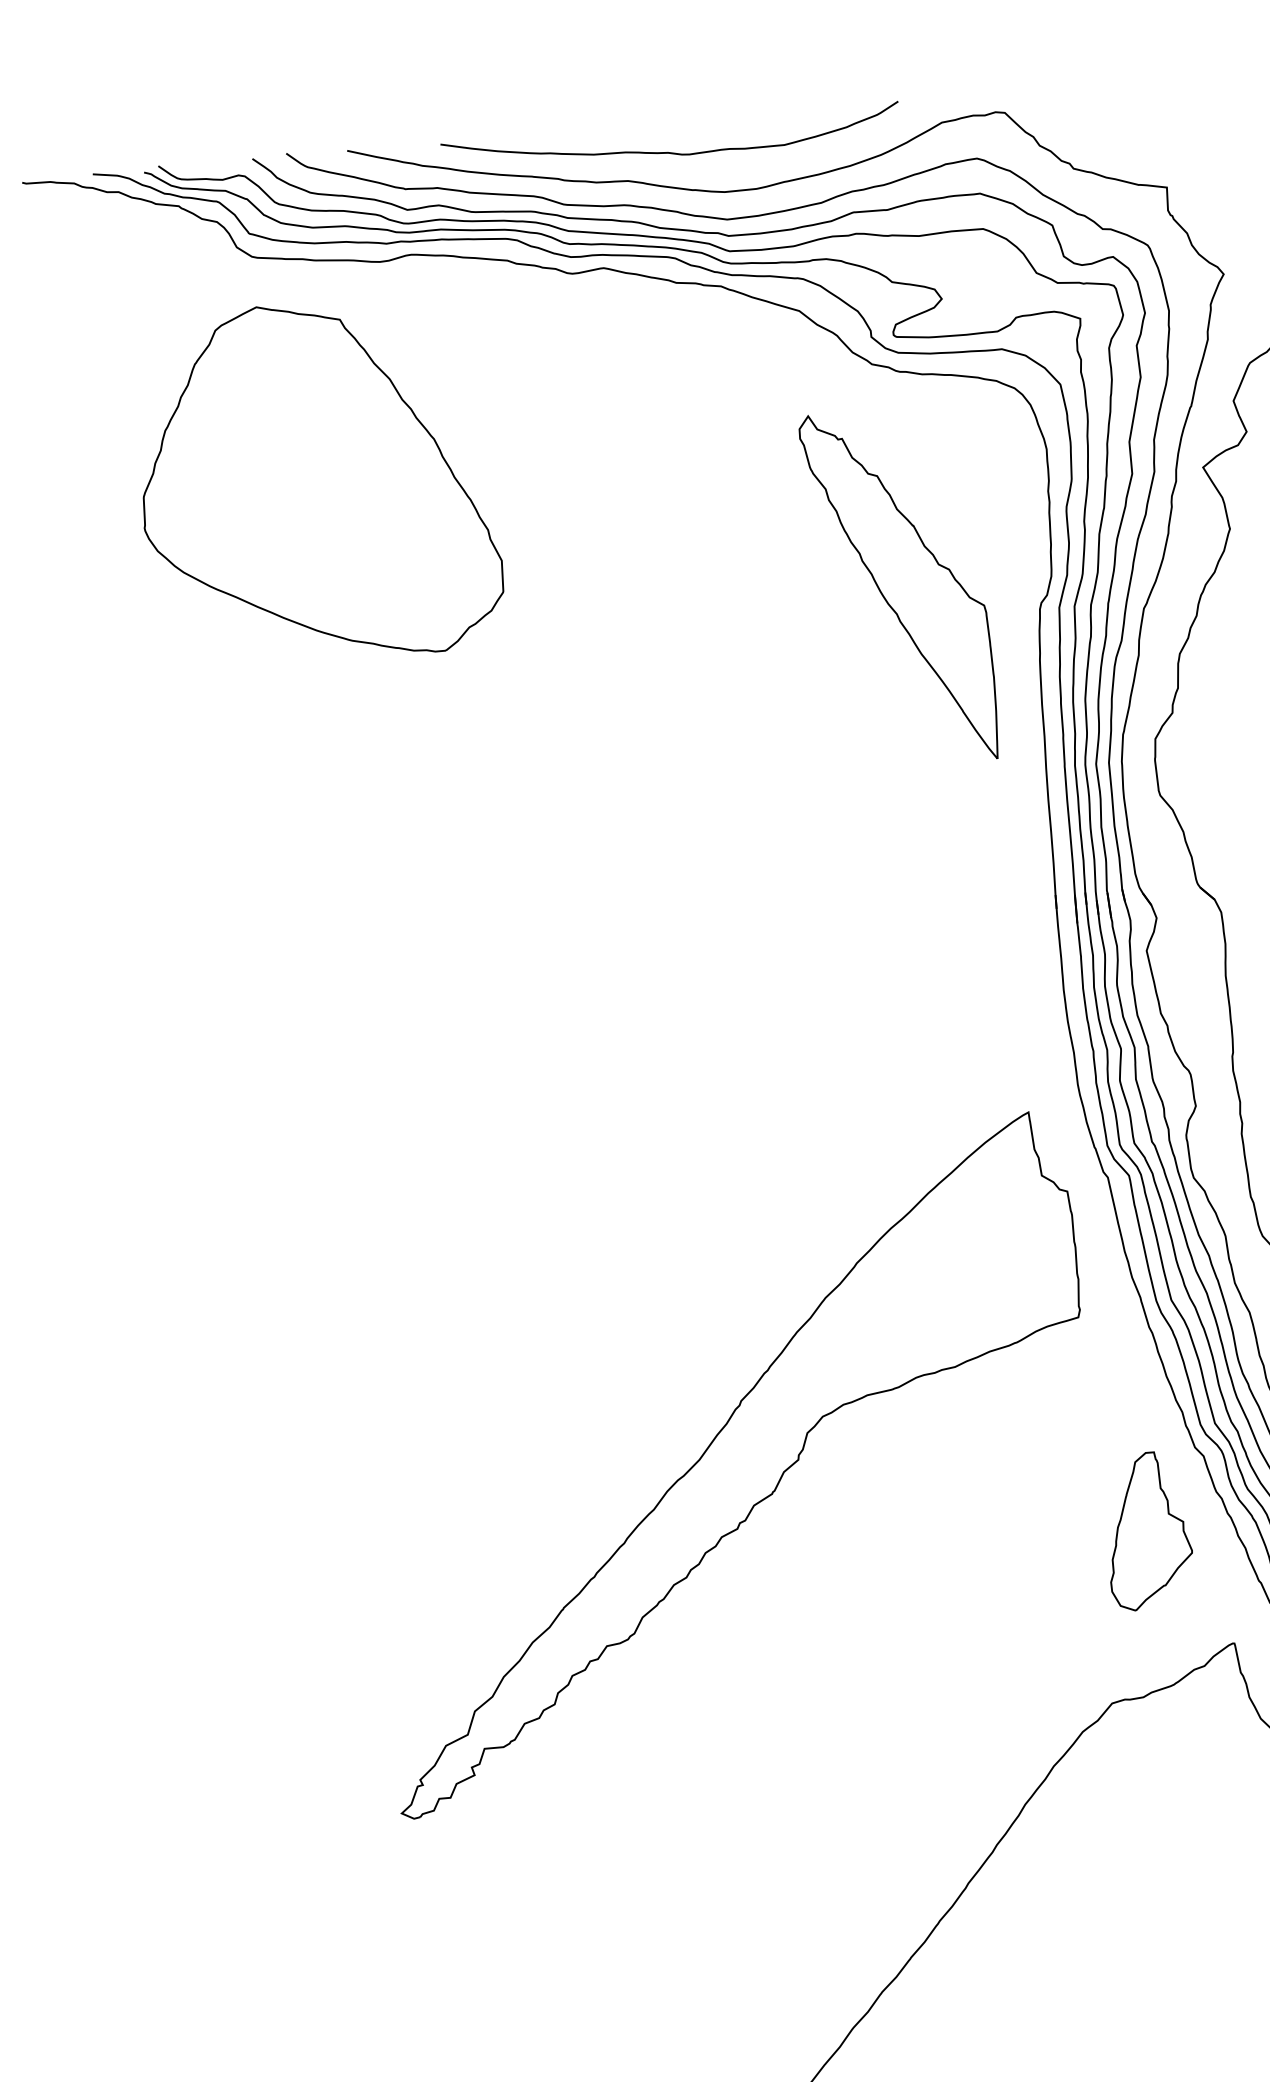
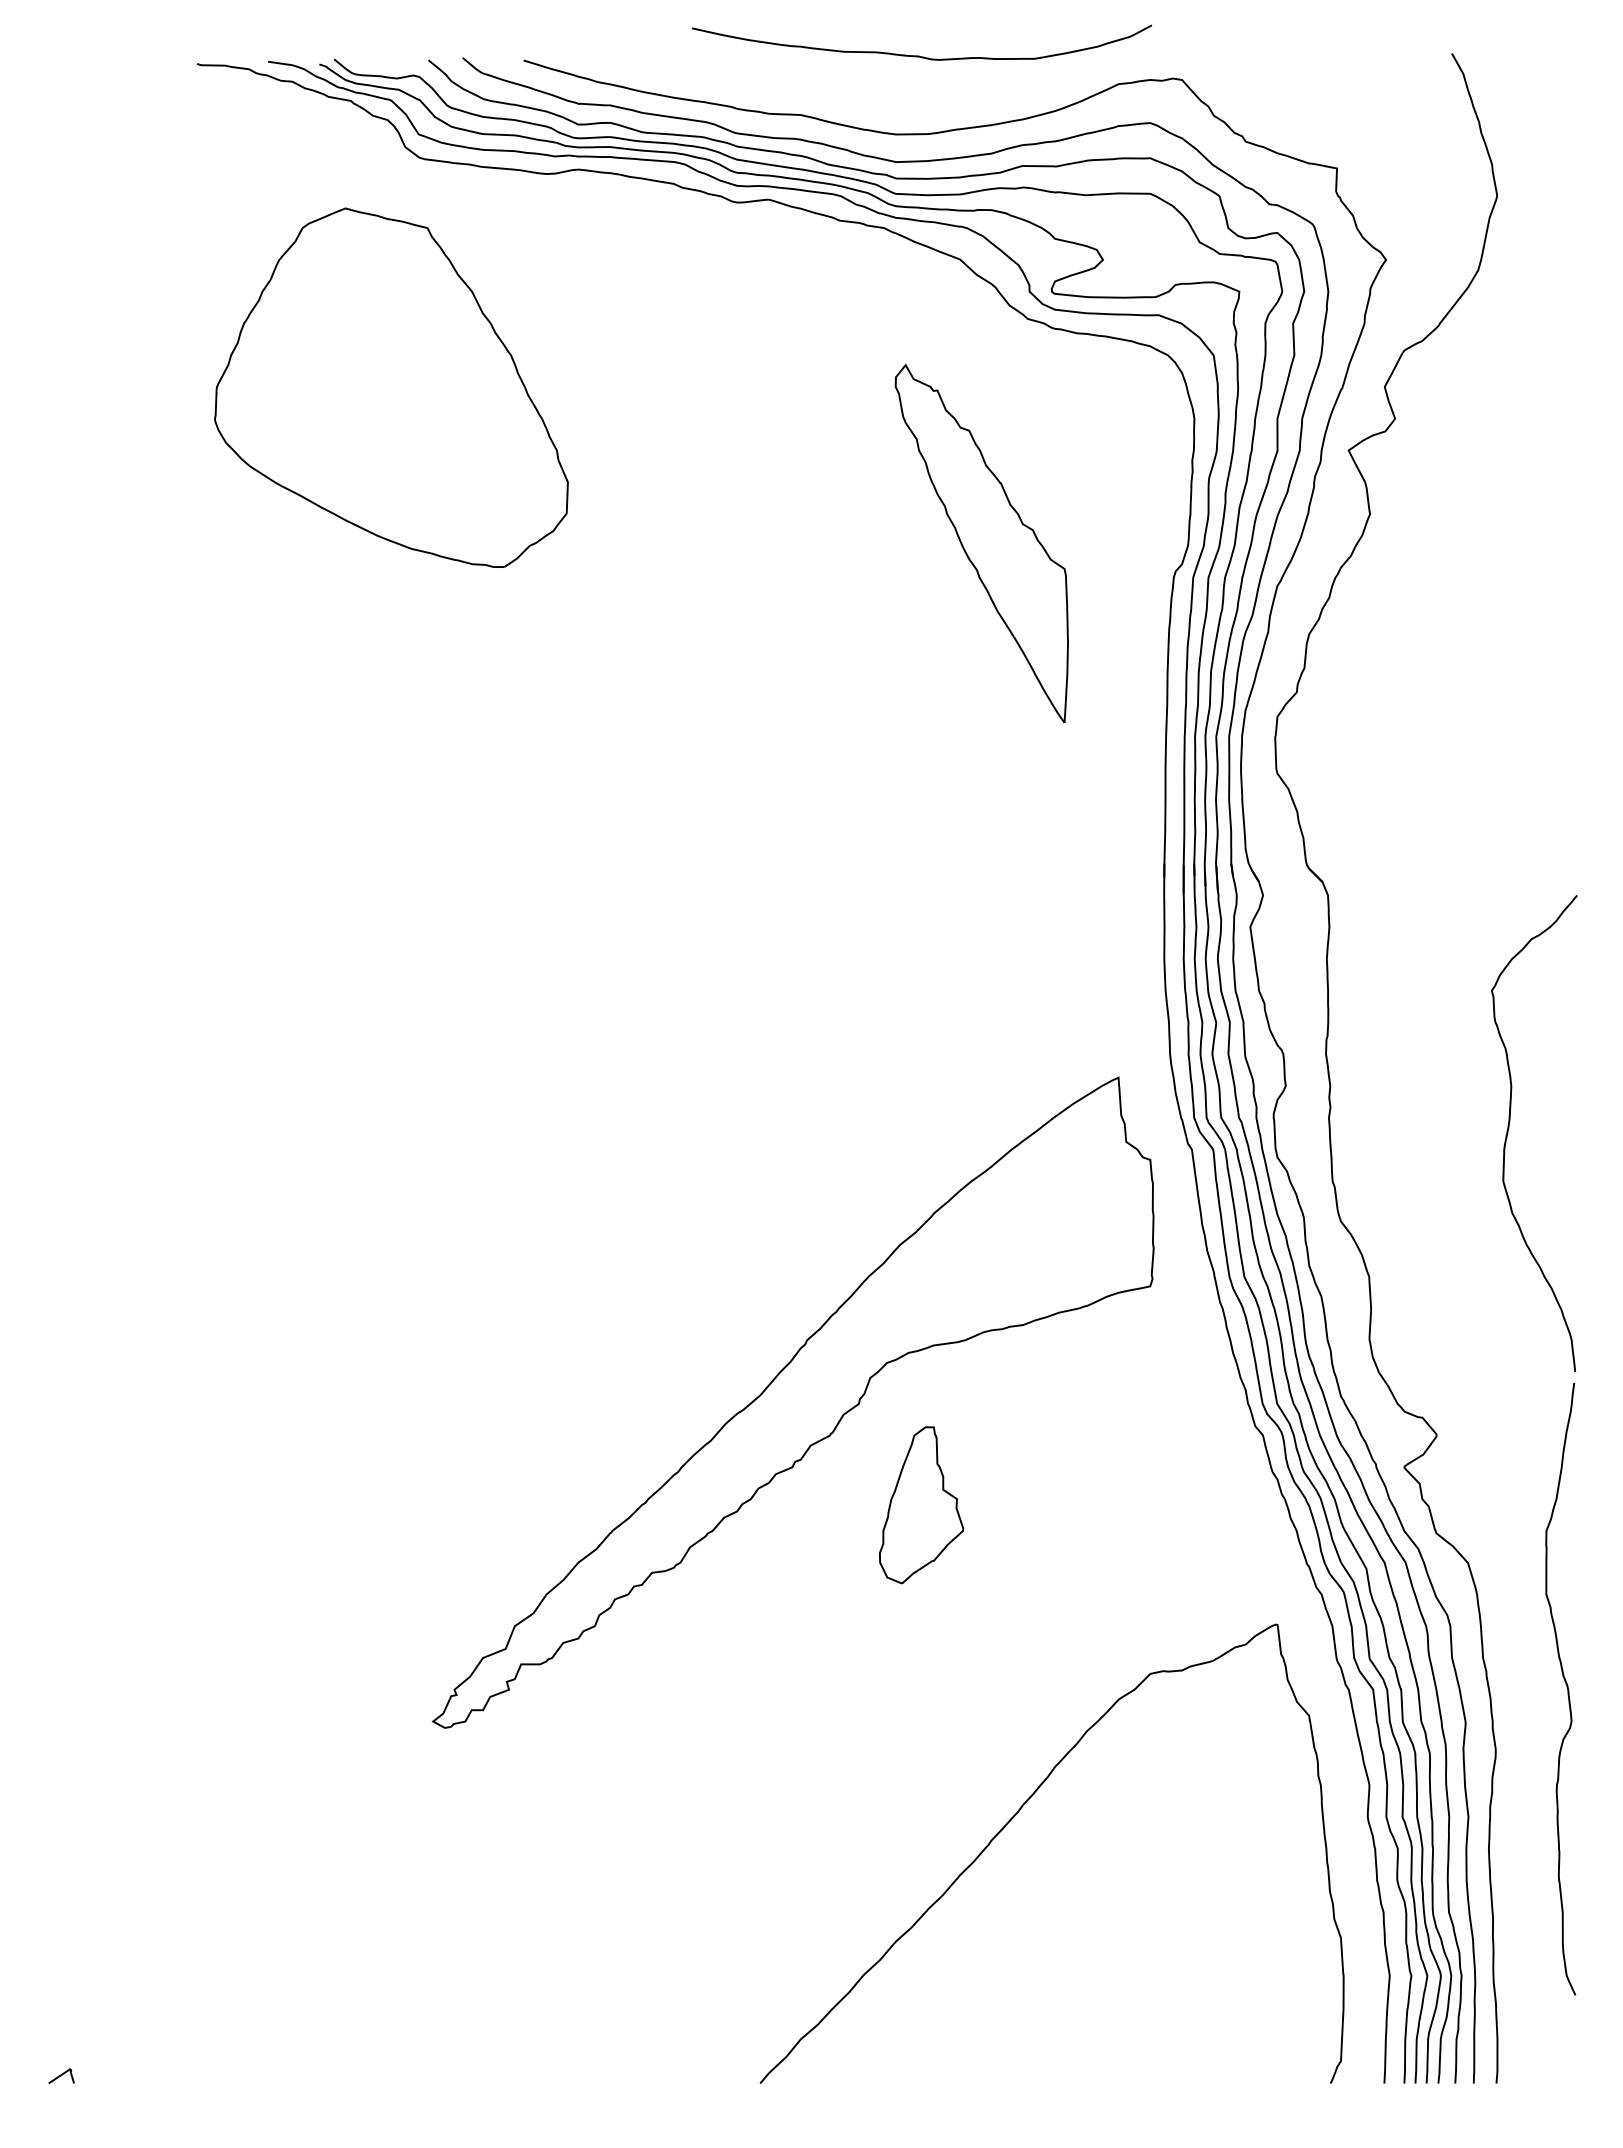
curve: (669, 151) -> (919, 55), moved
part: (317, 481) -> (391, 387), moved
part: (899, 587) -> (981, 543), moved
part: (1148, 1531) -> (921, 1505), moved

